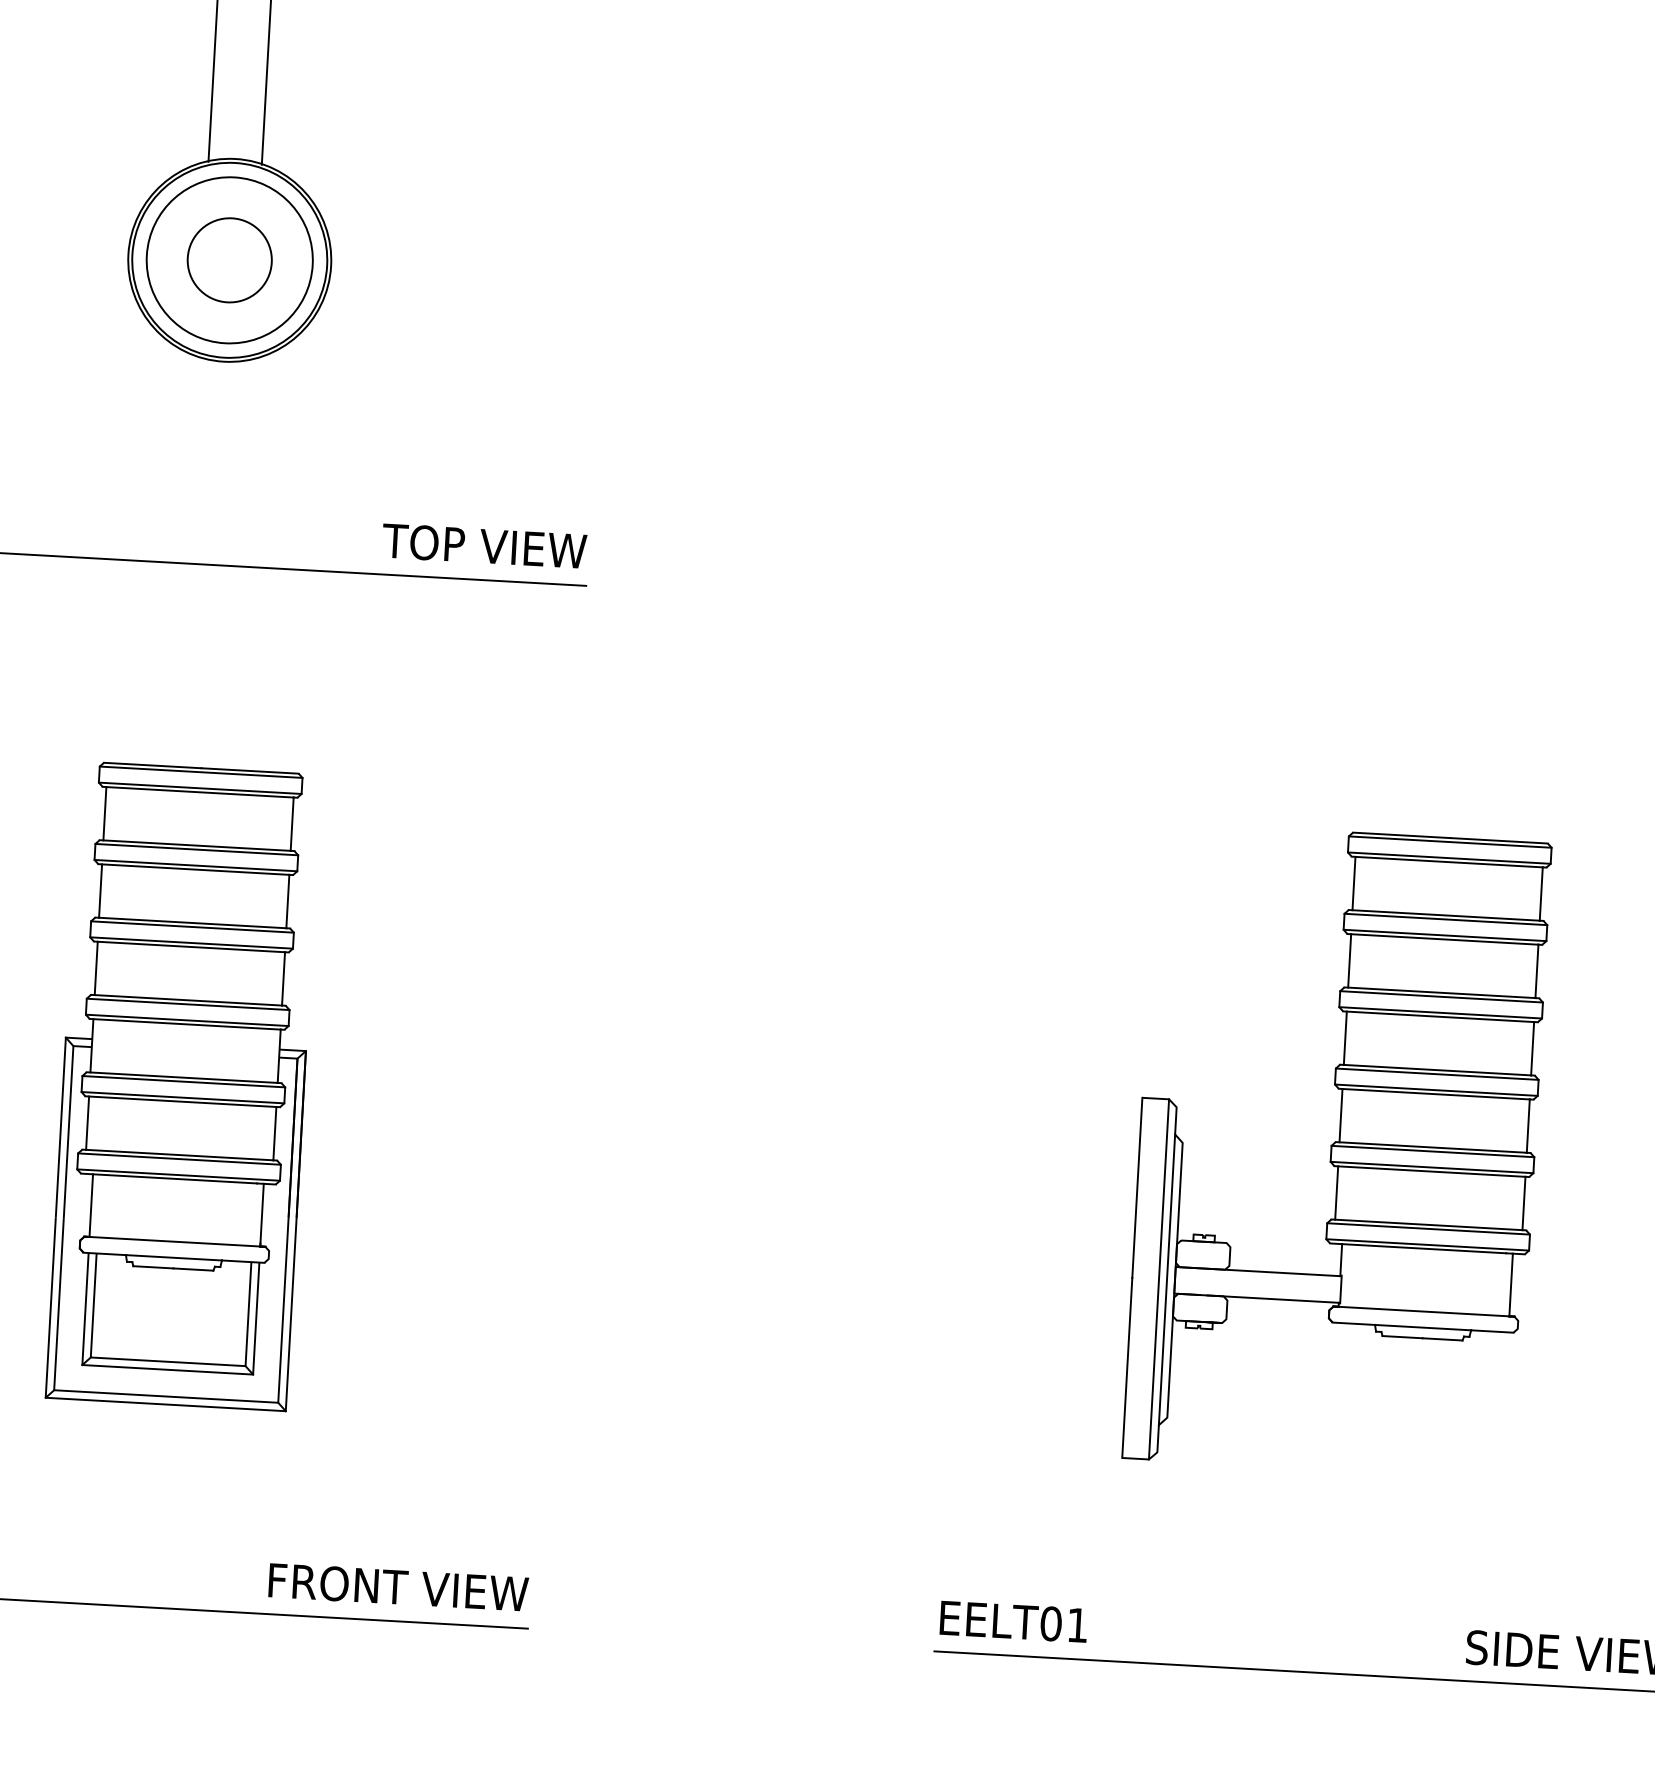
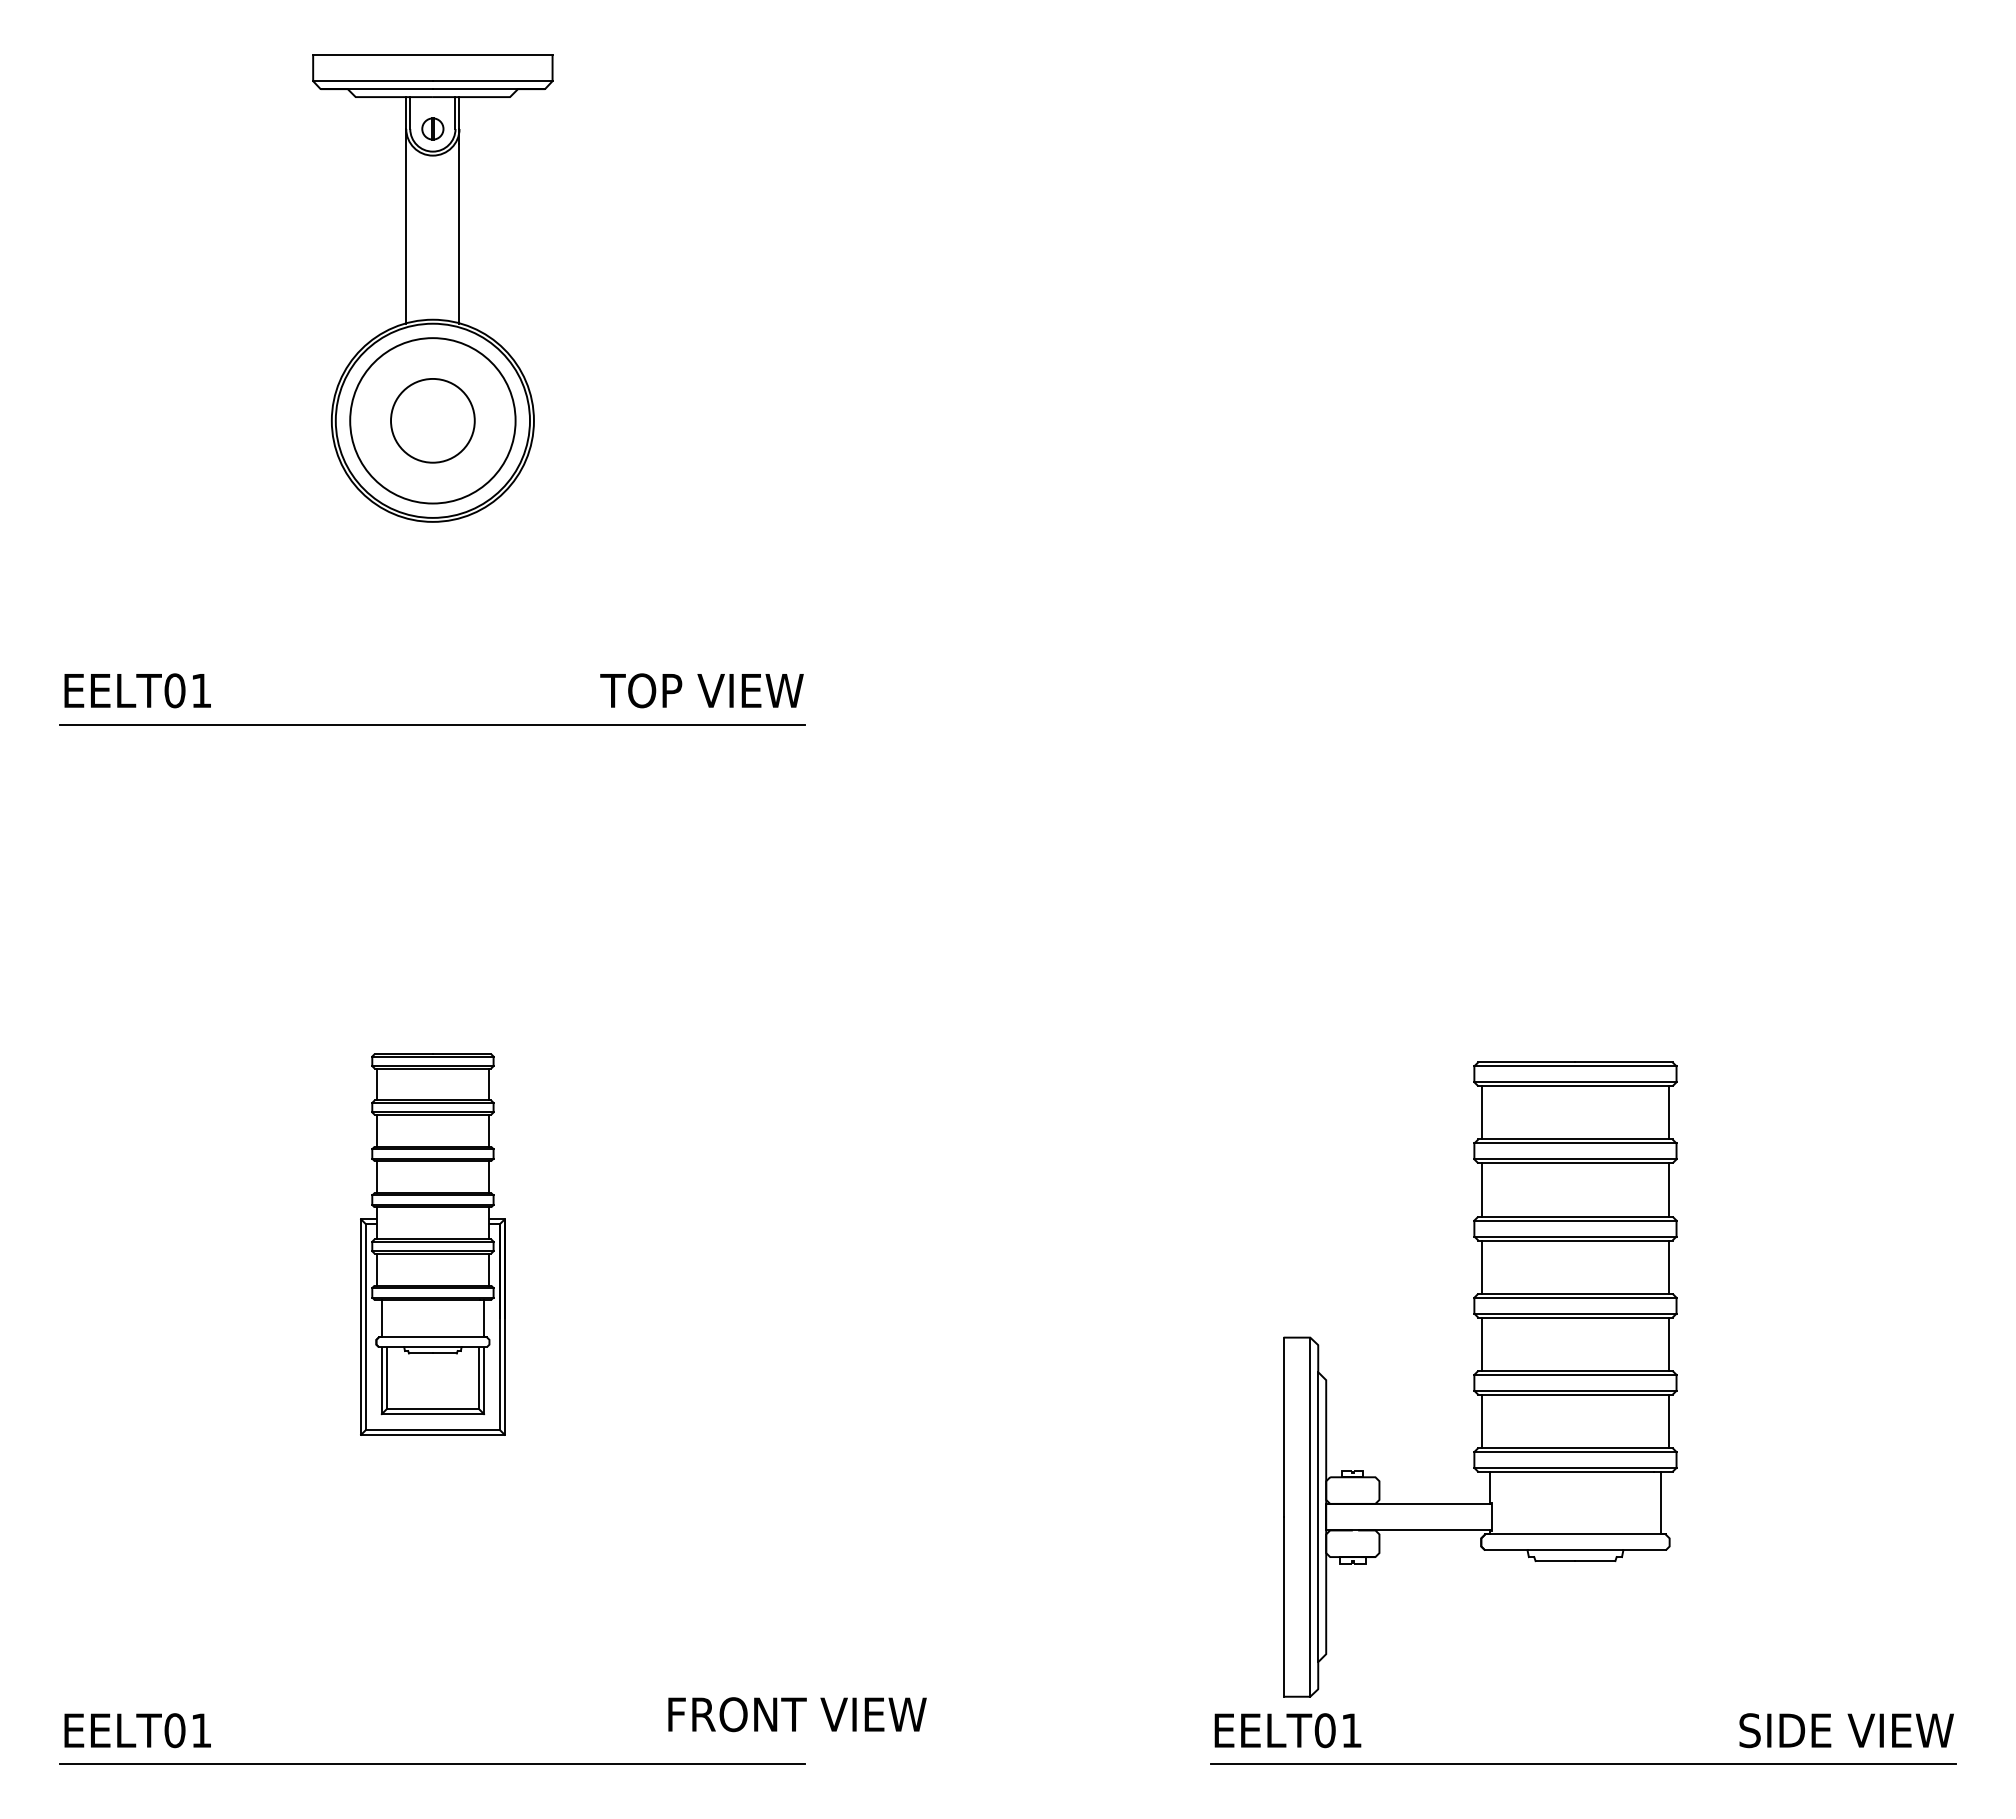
part: (183, 1086) -> (432, 1244), size x0.6
part: (1337, 1150) -> (1480, 1379), moved
text: (398, 1587) -> (797, 1714), moved

